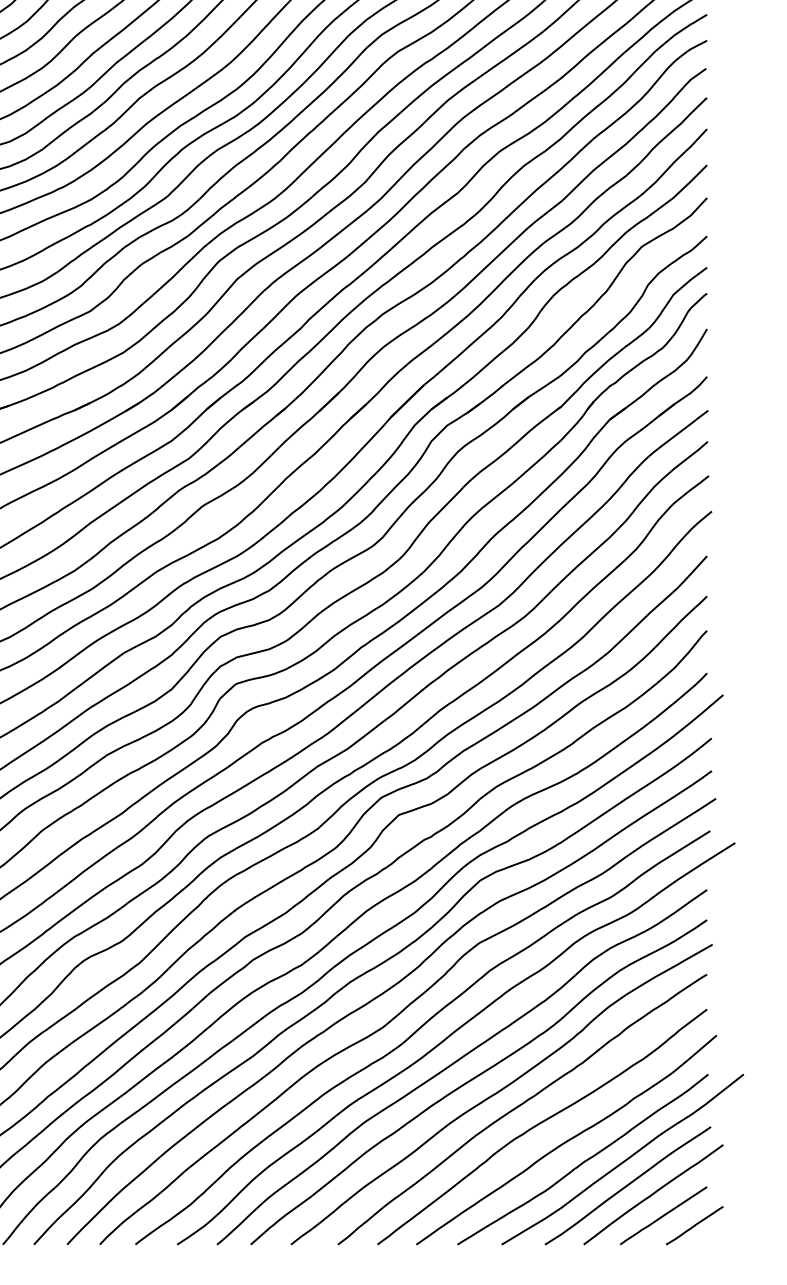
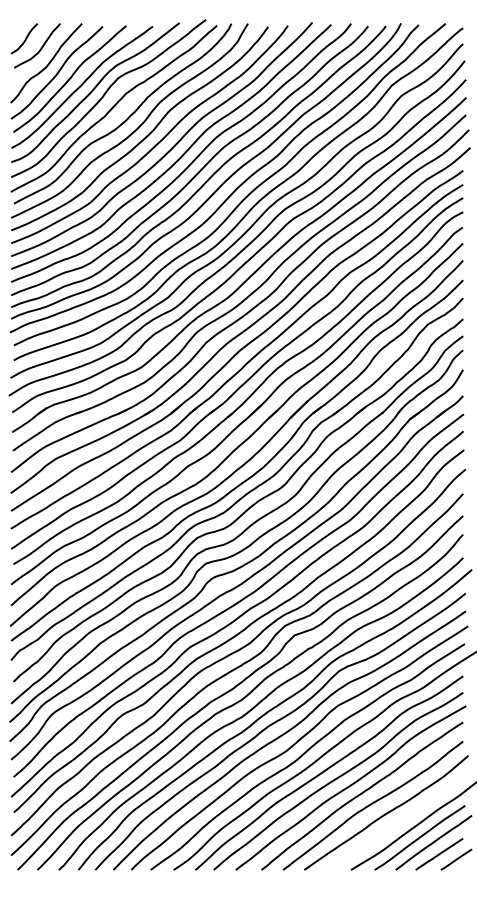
curve: (585, 1159) -> (396, 823), removed

